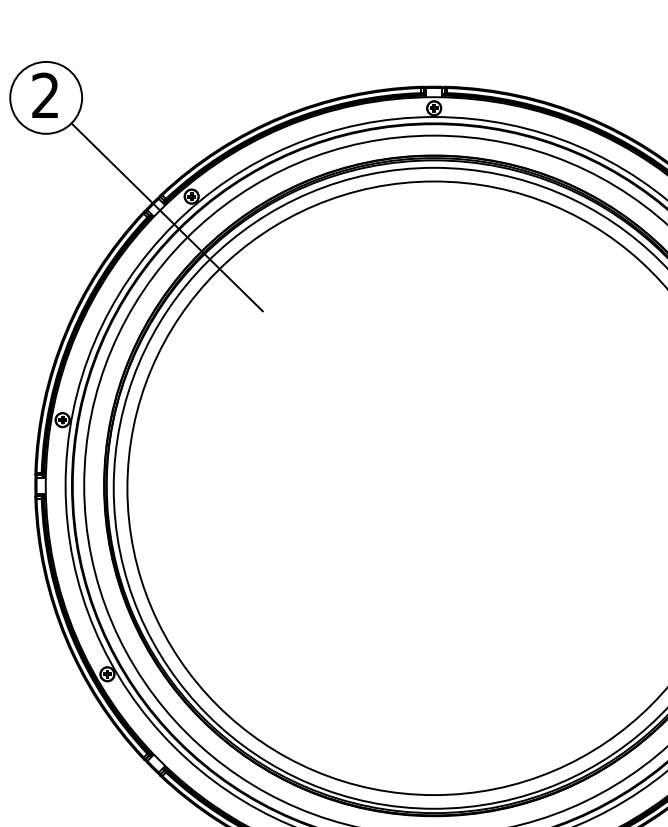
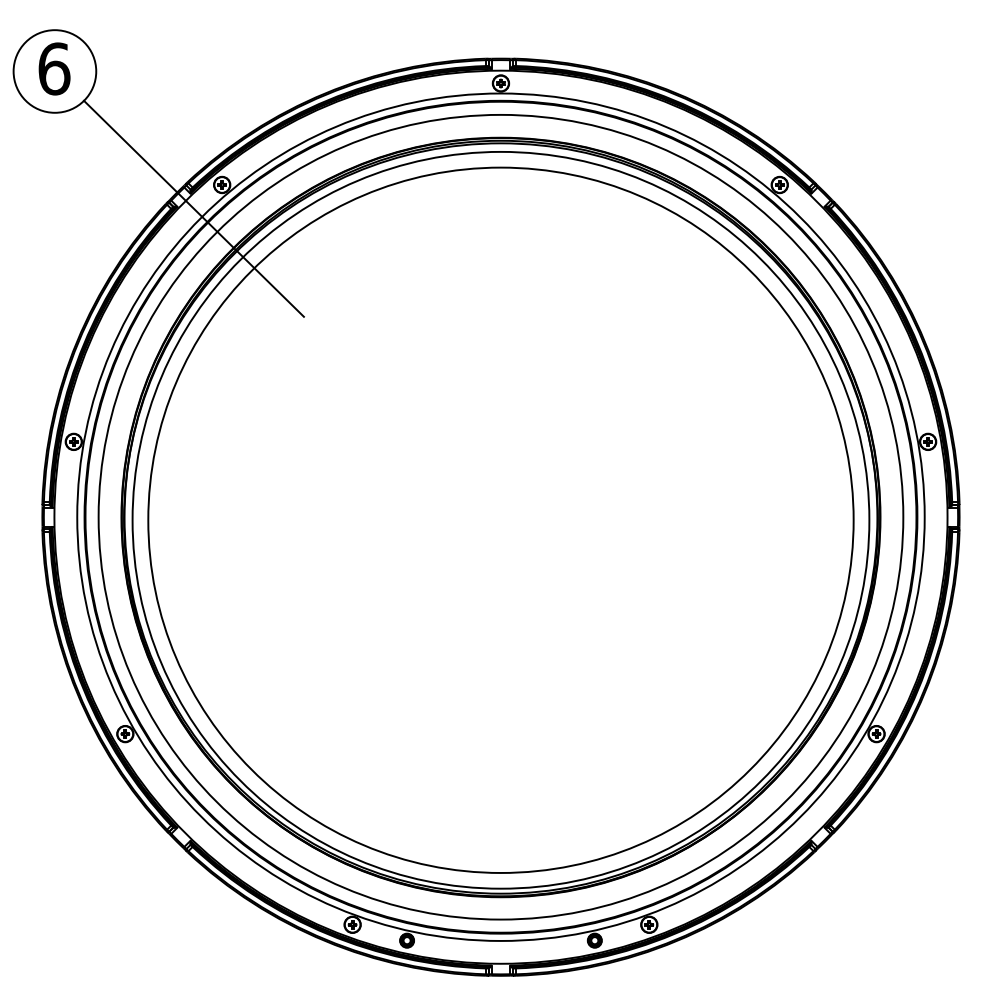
text: (45, 95) -> (54, 68), 2 -> 6

